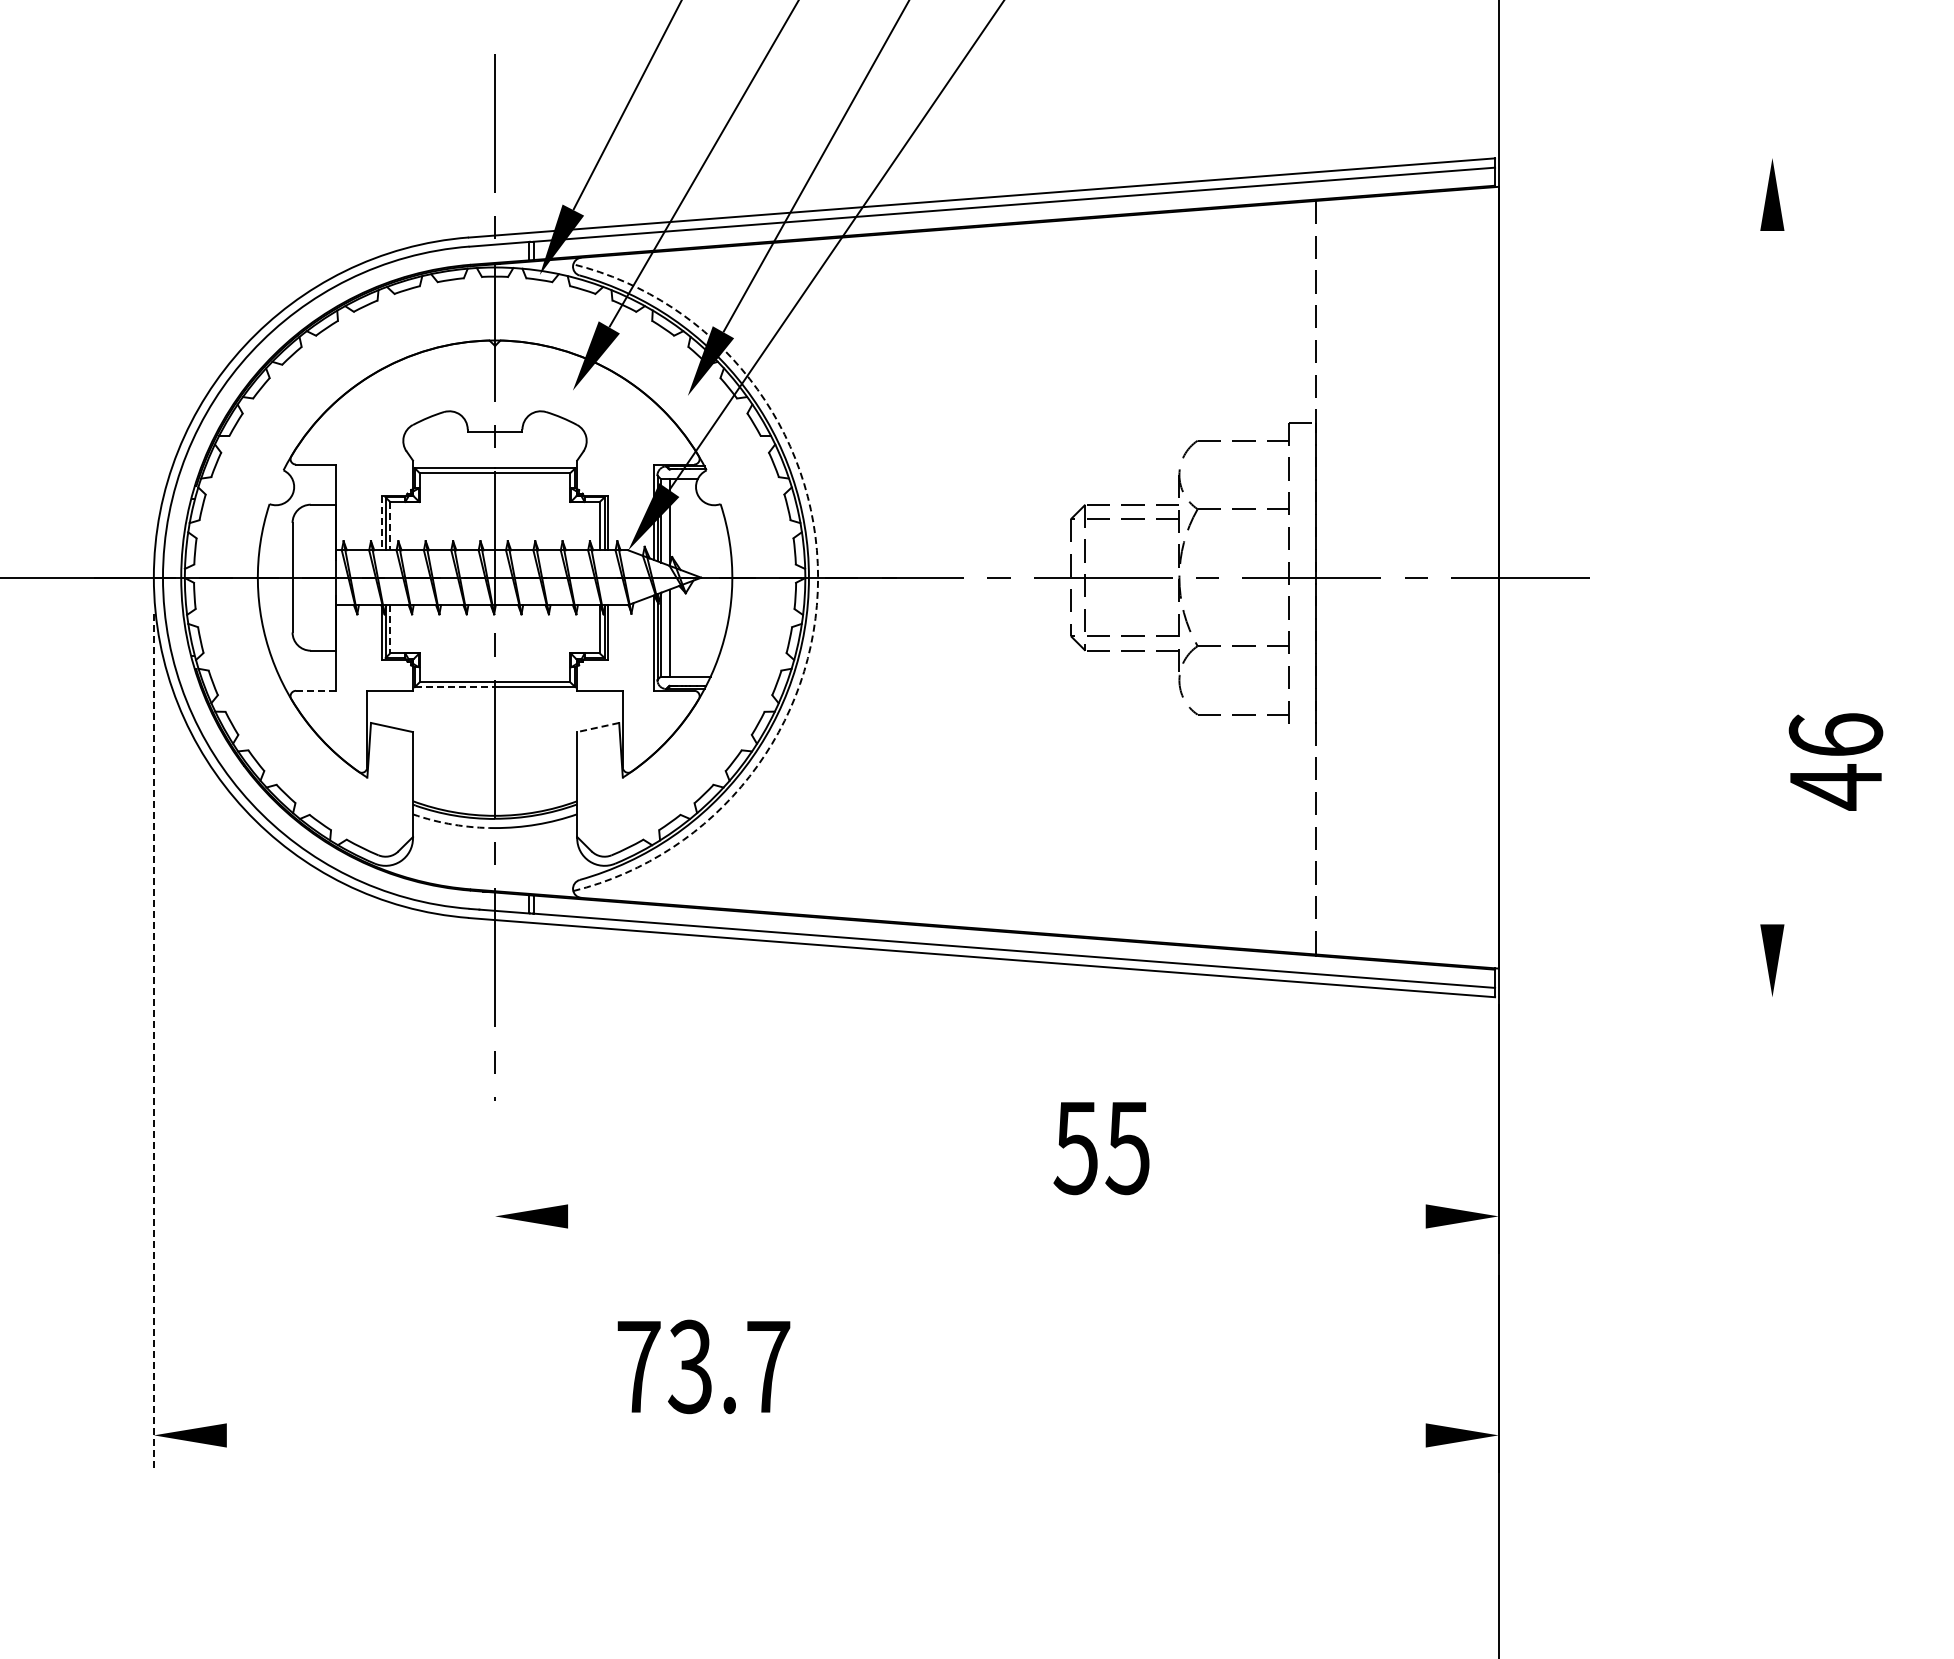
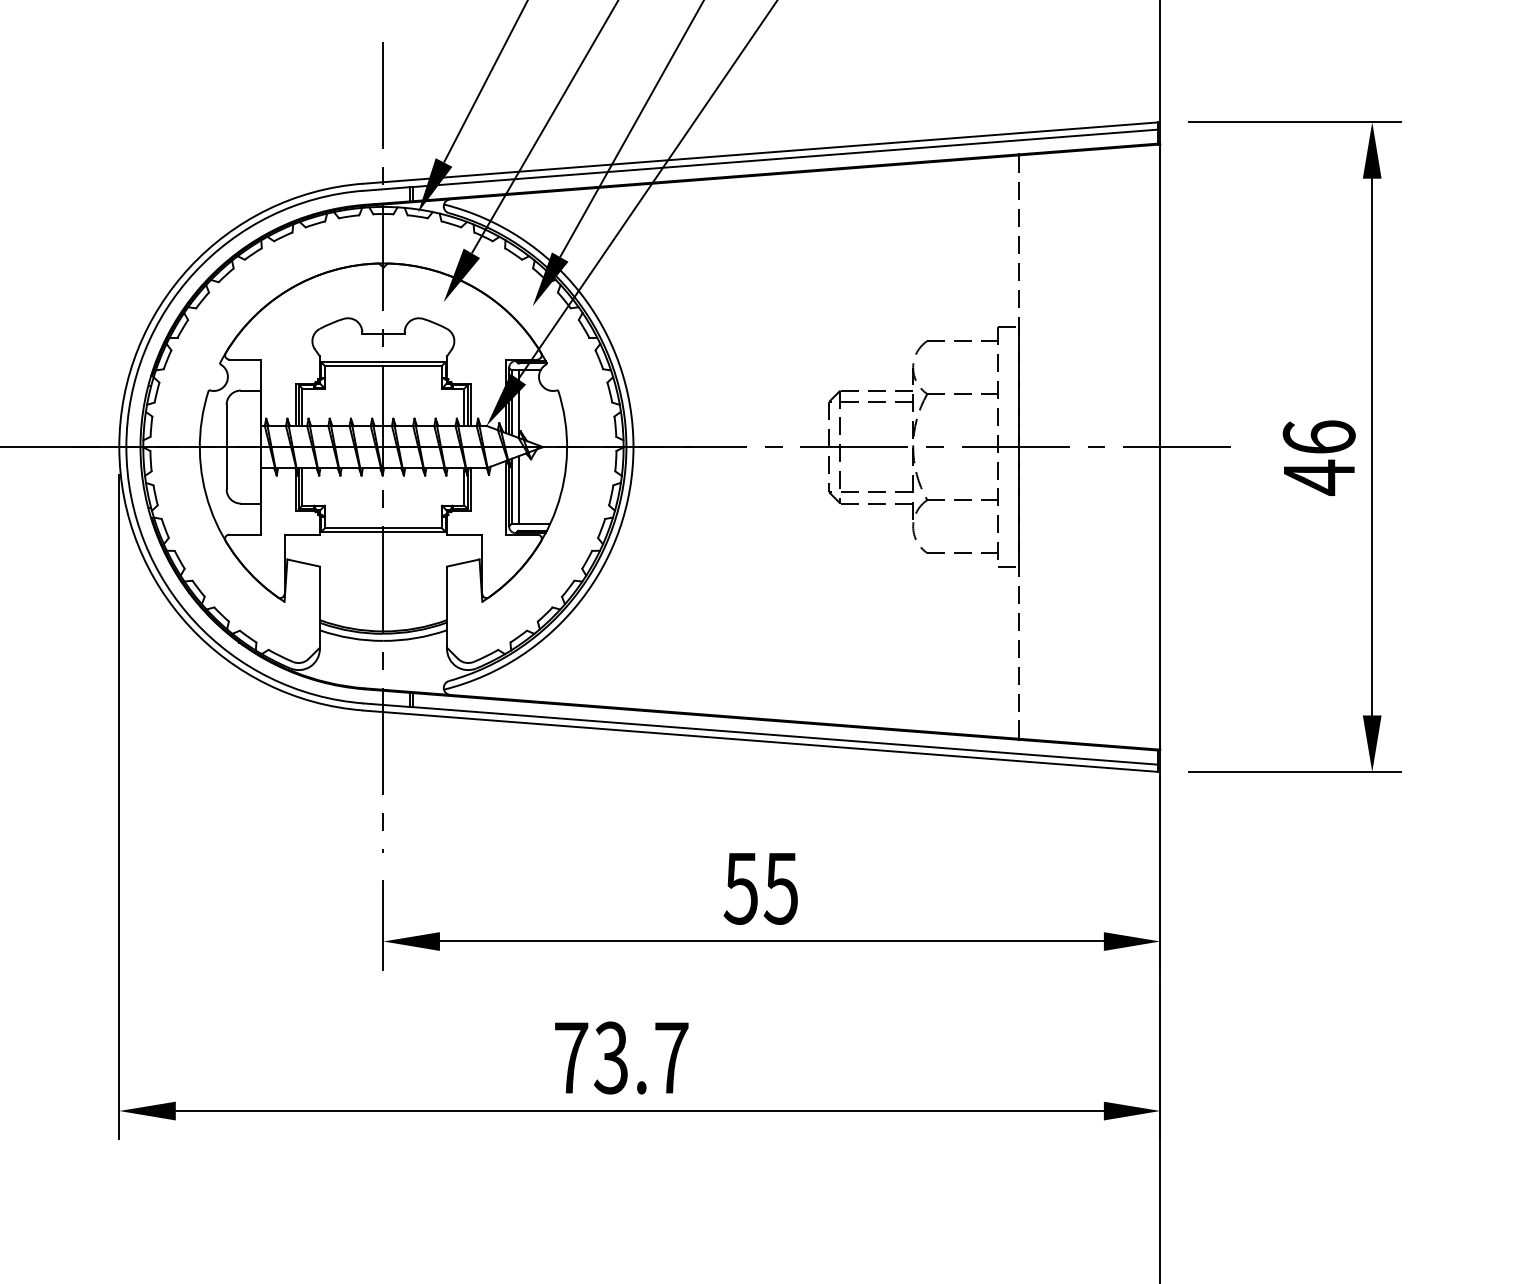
line: (1671, 158) -> (1294, 122), added
line: (381, 523) -> (295, 405), dashed -> solid
line: (390, 526) -> (302, 407), dashed -> solid
arc: (818, 577) -> (633, 446), dashed -> solid
line: (1772, 577) -> (1372, 446), added
line: (390, 629) -> (302, 487), dashed -> solid
line: (455, 687) -> (352, 532), dashed -> solid
line: (315, 690) -> (244, 534), dashed -> solid
line: (597, 727) -> (462, 563), dashed -> solid
line: (1302, 732) -> (1008, 566), added
text: (1835, 761) -> (1318, 457), moved
arc: (453, 824) -> (351, 638), dashed -> solid
line: (1671, 997) -> (1294, 772), added
line: (153, 1043) -> (119, 807), dashed -> solid
text: (1101, 1148) -> (760, 888), moved
line: (495, 1194) -> (383, 924), added
line: (996, 1216) -> (771, 941), added
text: (703, 1366) -> (621, 1057), moved
line: (825, 1435) -> (639, 1111), added

